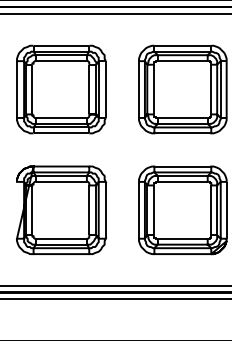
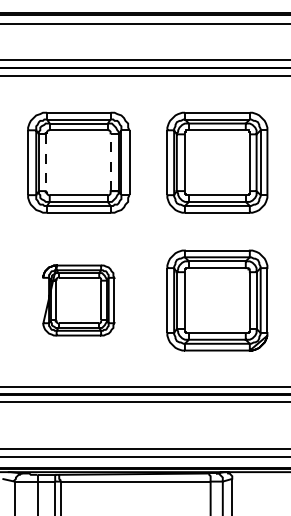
line: (89, 89) -> (110, 162), solid -> dashed
line: (32, 90) -> (45, 163), solid -> dashed
part: (61, 210) -> (78, 300), size x0.7

